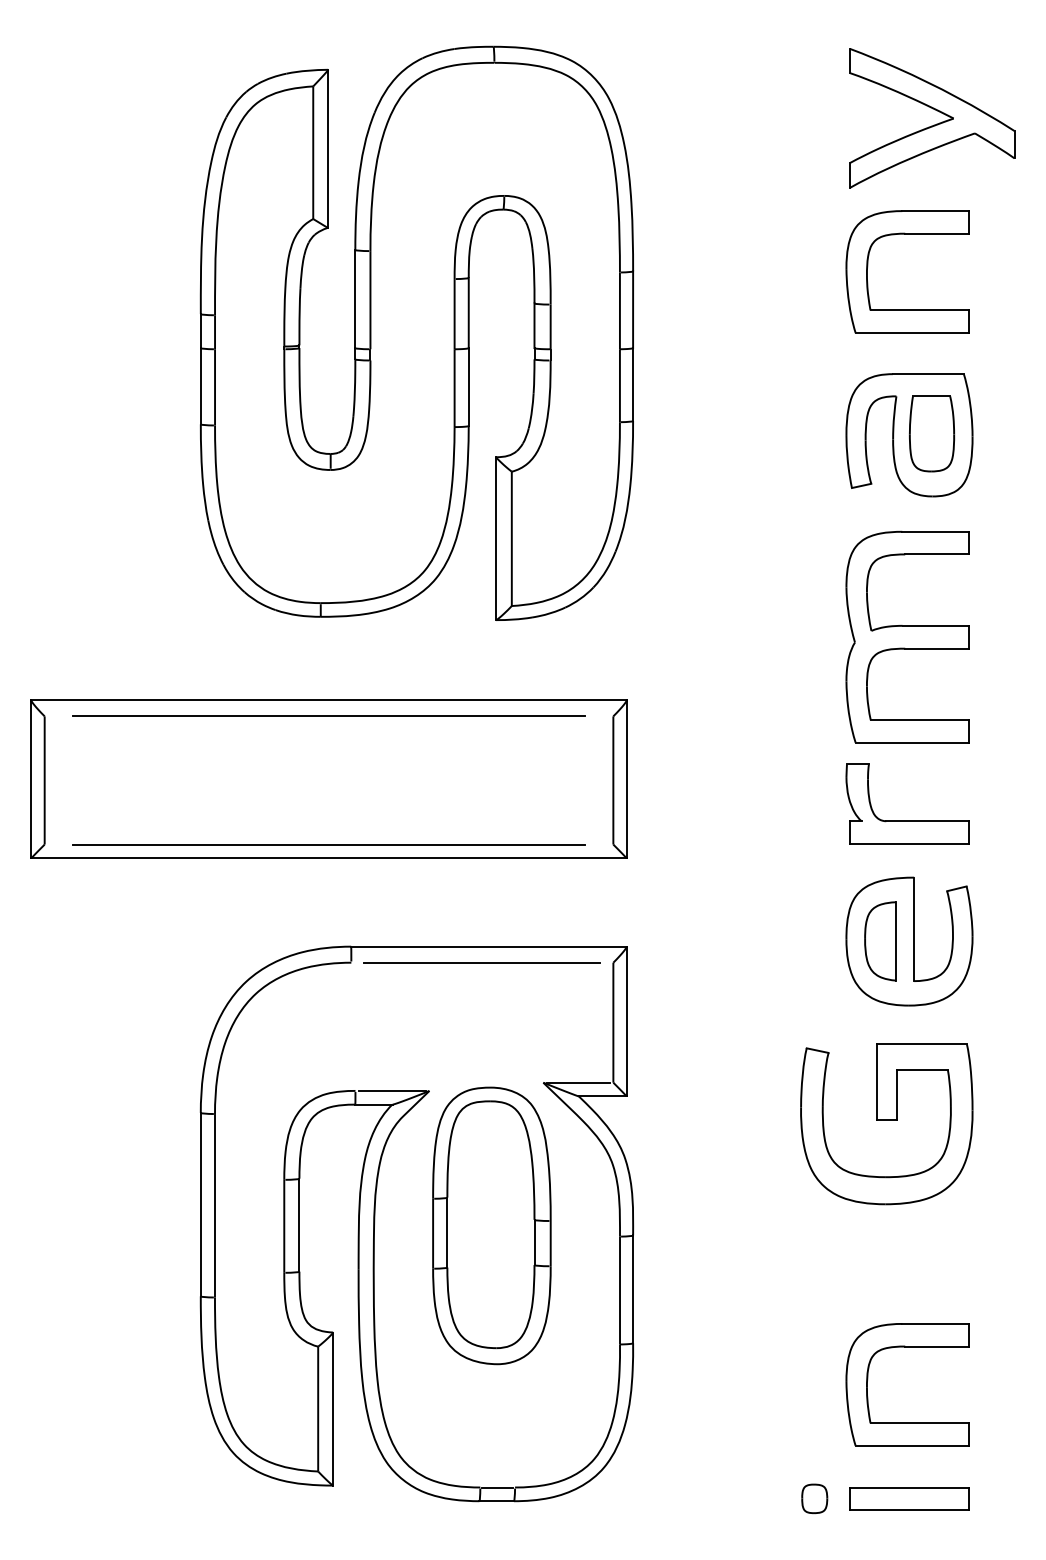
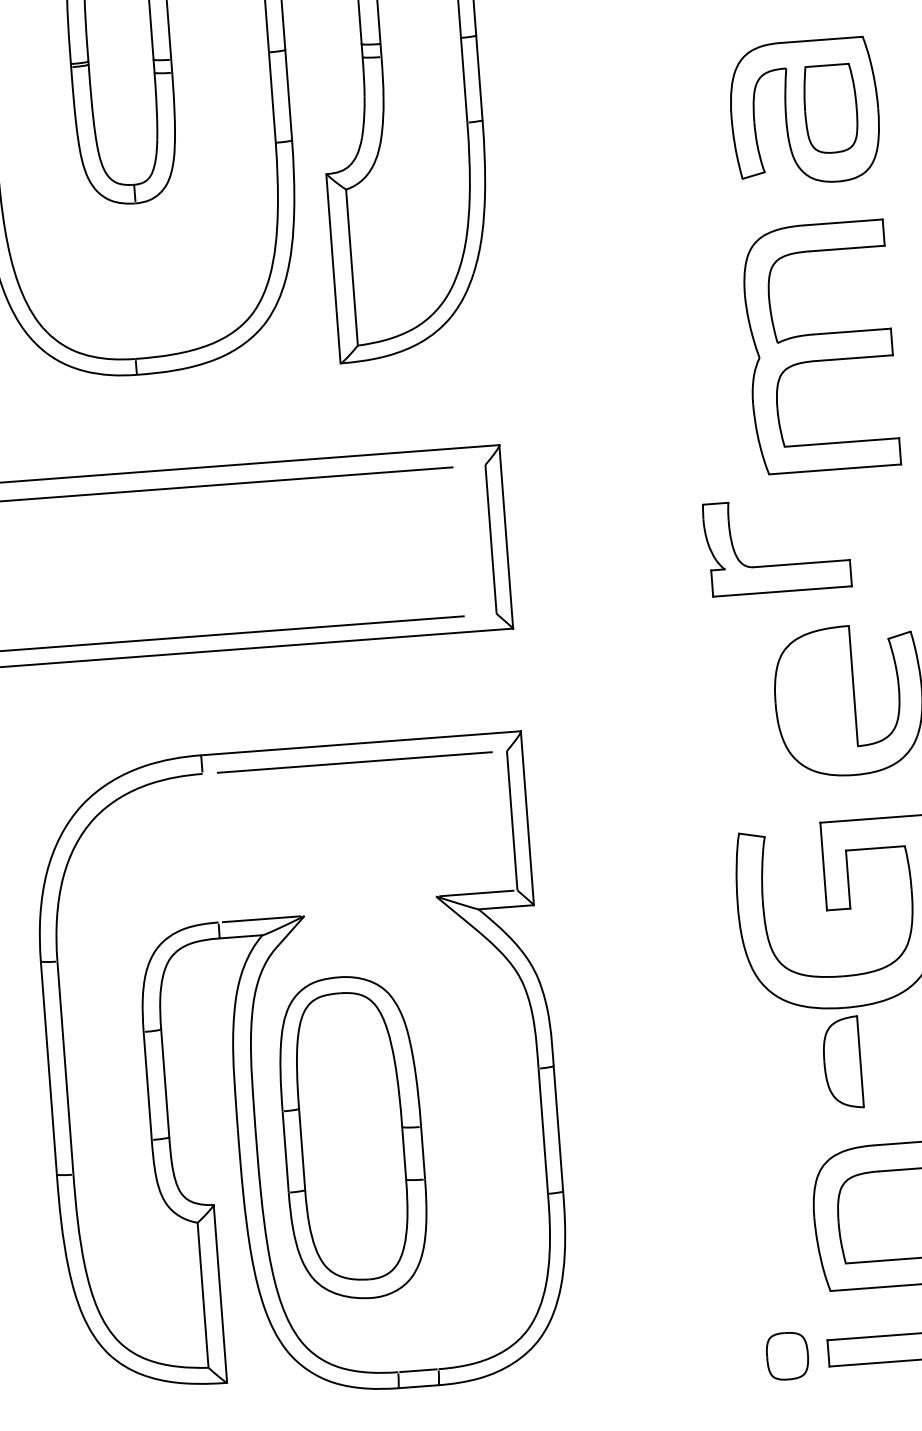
part: (907, 820) -> (778, 564), moved
part: (880, 941) -> (842, 1063), moved
part: (491, 1225) -> (352, 1137), moved
part: (814, 1498) -> (787, 1355), size x1.4

